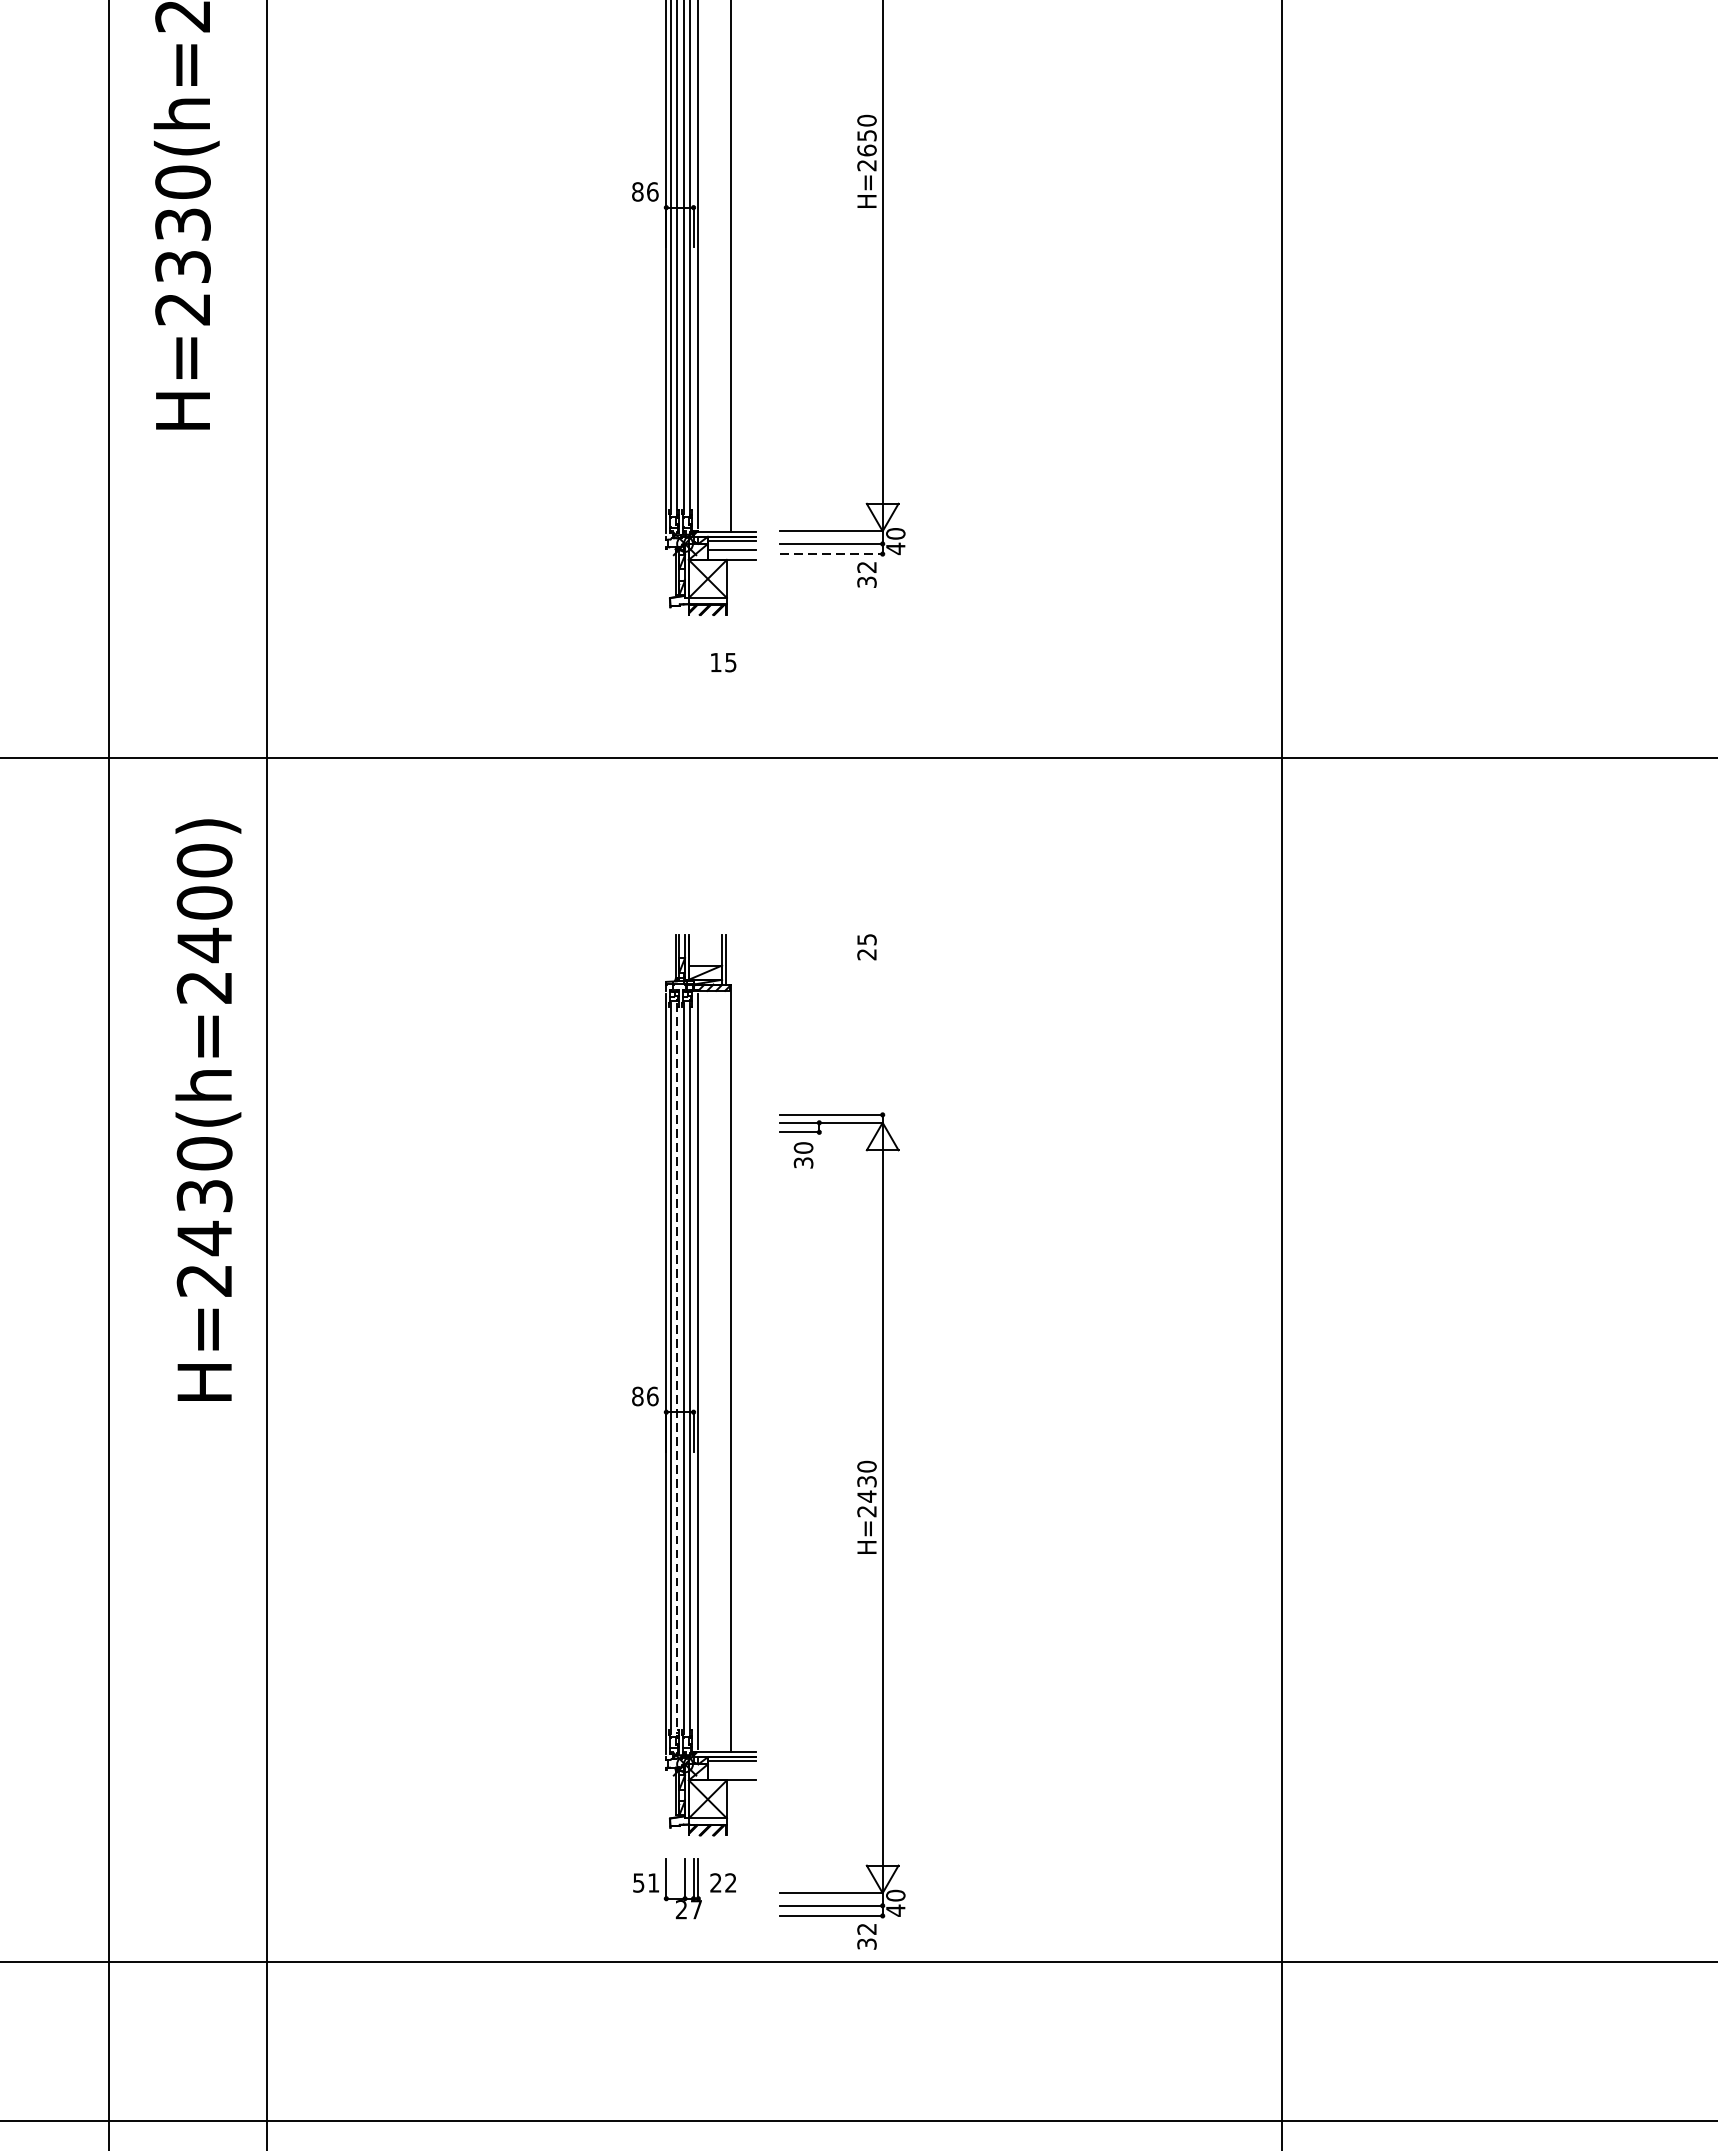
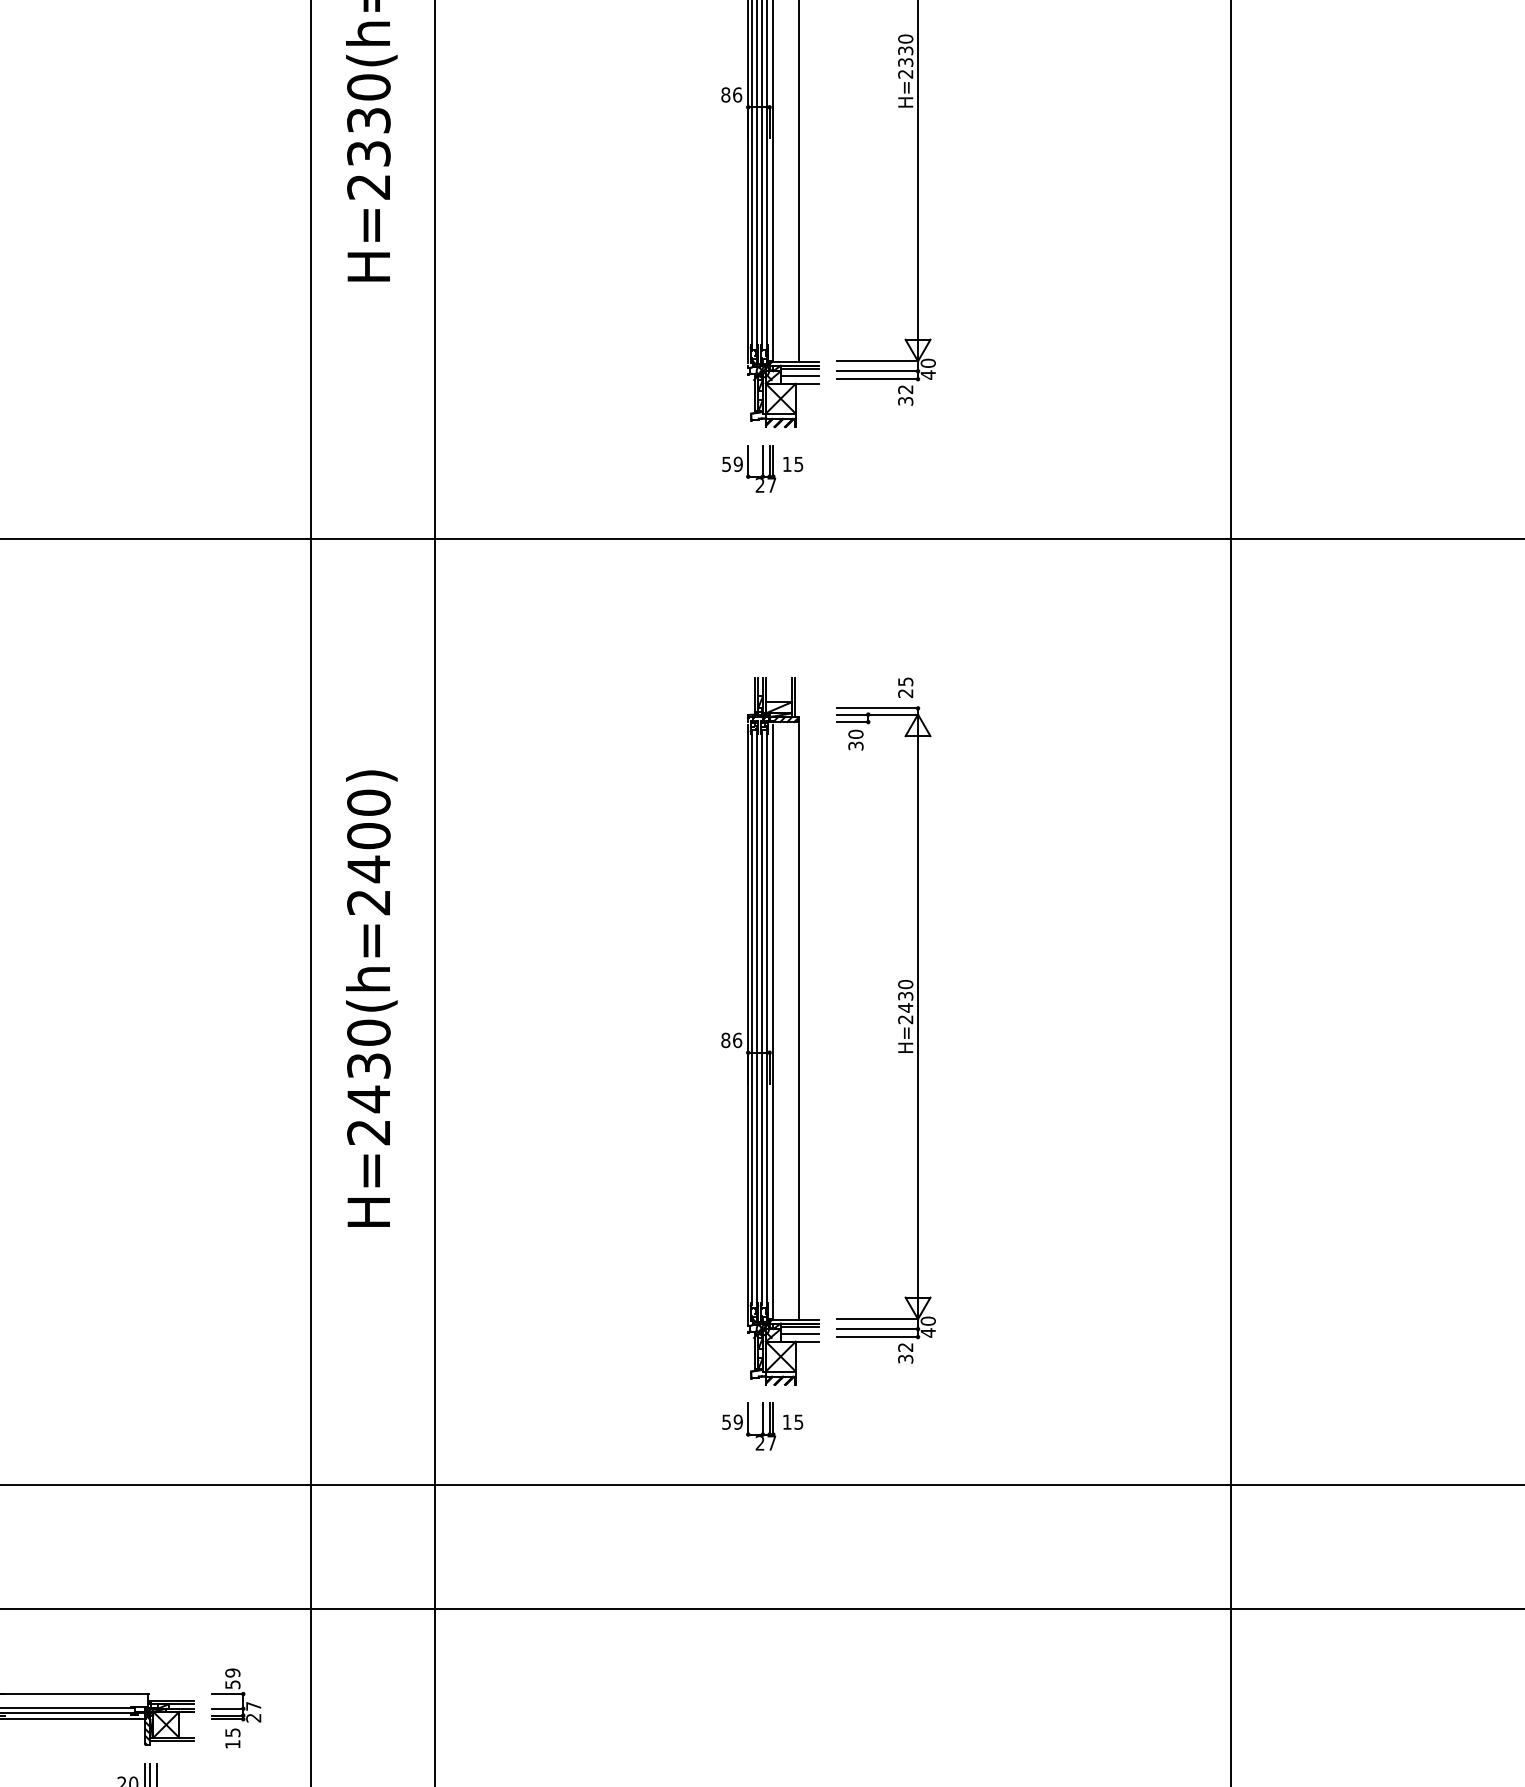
text: (866, 142) -> (905, 56), H=2650 -> H=2330
line: (832, 554) -> (878, 379), dashed -> solid
part: (667, 667) -> (749, 468), added
text: (208, 1109) -> (371, 998), moved
line: (676, 1368) -> (756, 1018), dashed -> solid
part: (857, 1540) -> (898, 1042), moved
line: (731, 1769) -> (799, 1333), added
text: (652, 1882) -> (737, 1421), 51 -> 59
text: (722, 1882) -> (792, 1421), 22 -> 15

